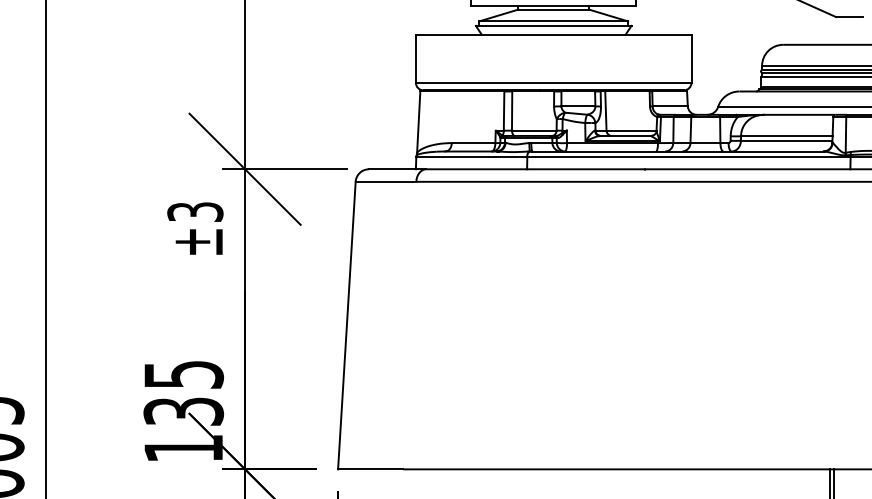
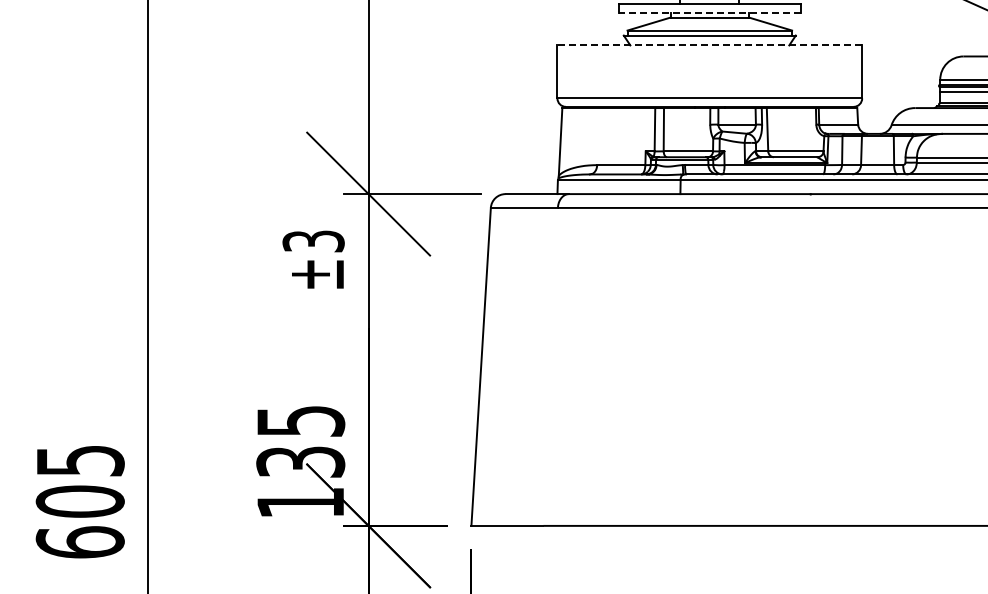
line: (553, 5) -> (709, 13), solid -> dashed
line: (553, 34) -> (709, 45), solid -> dashed

